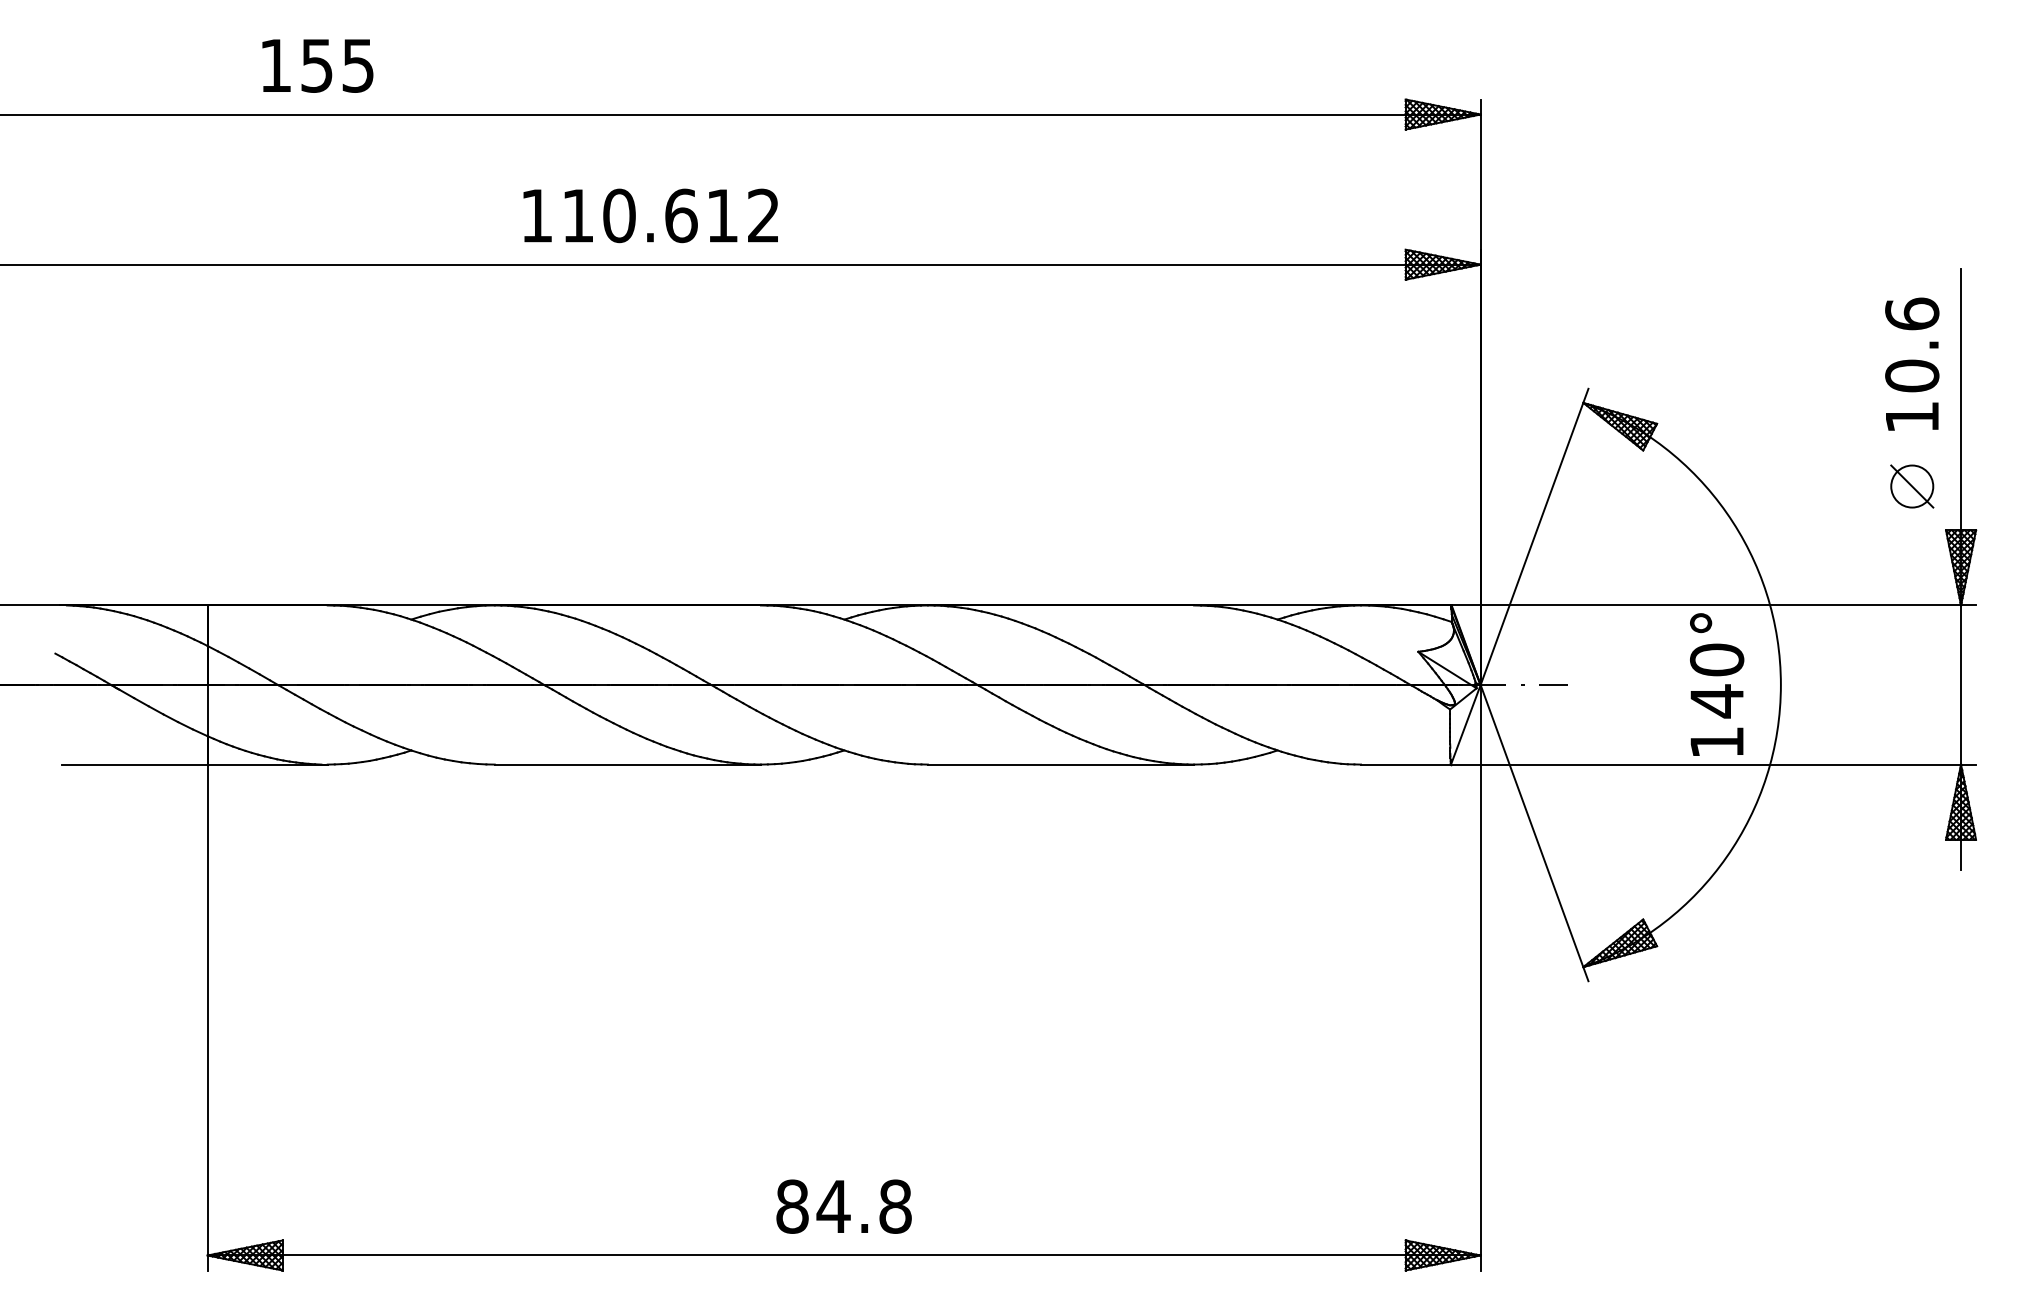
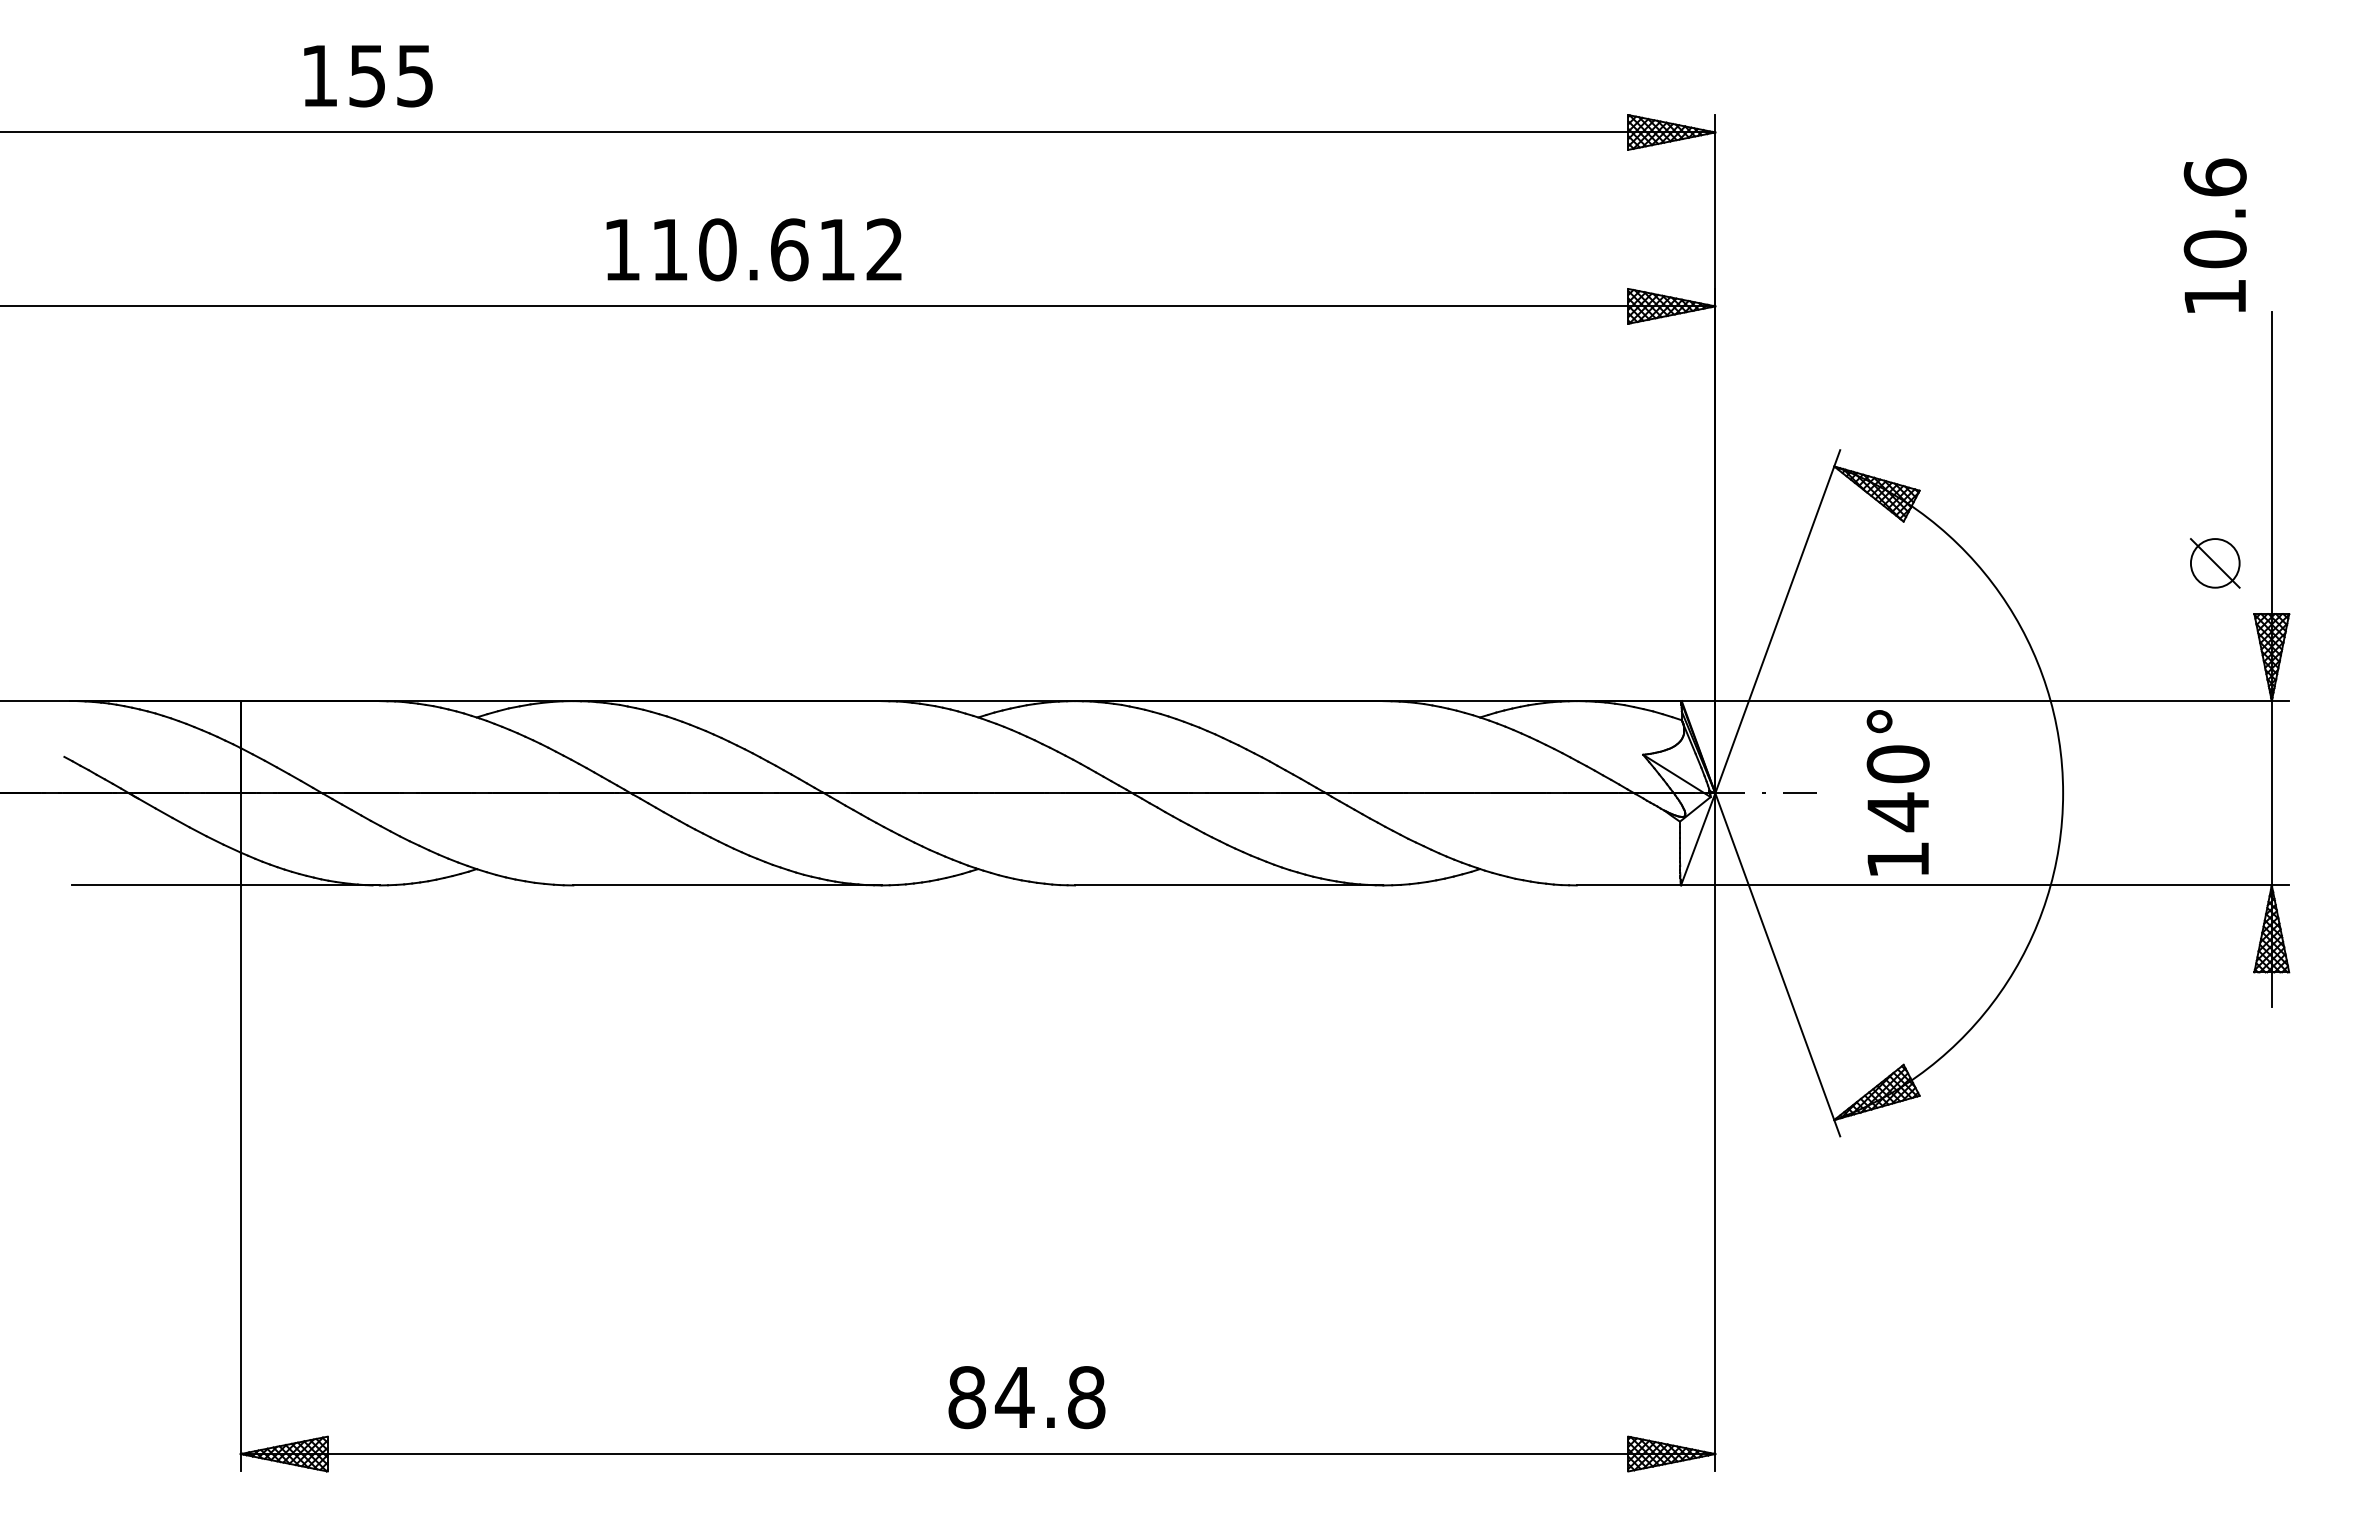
text: (1911, 364) -> (2214, 235), moved
text: (1716, 684) -> (1897, 792), moved
text: (843, 1206) -> (1026, 1397), moved

